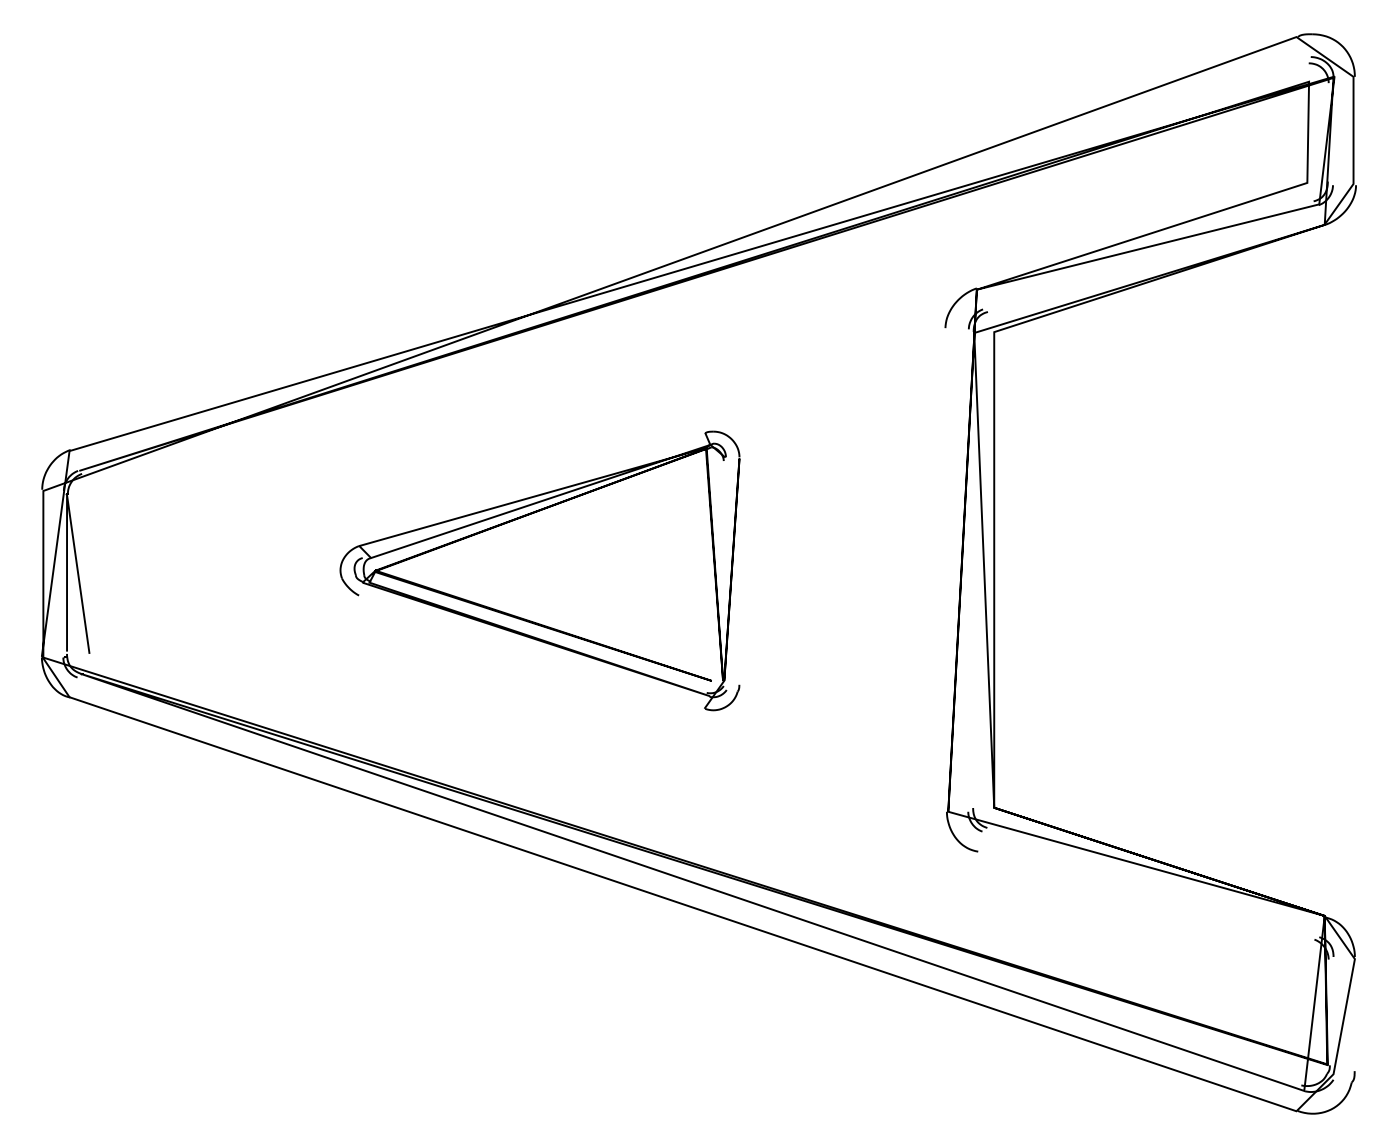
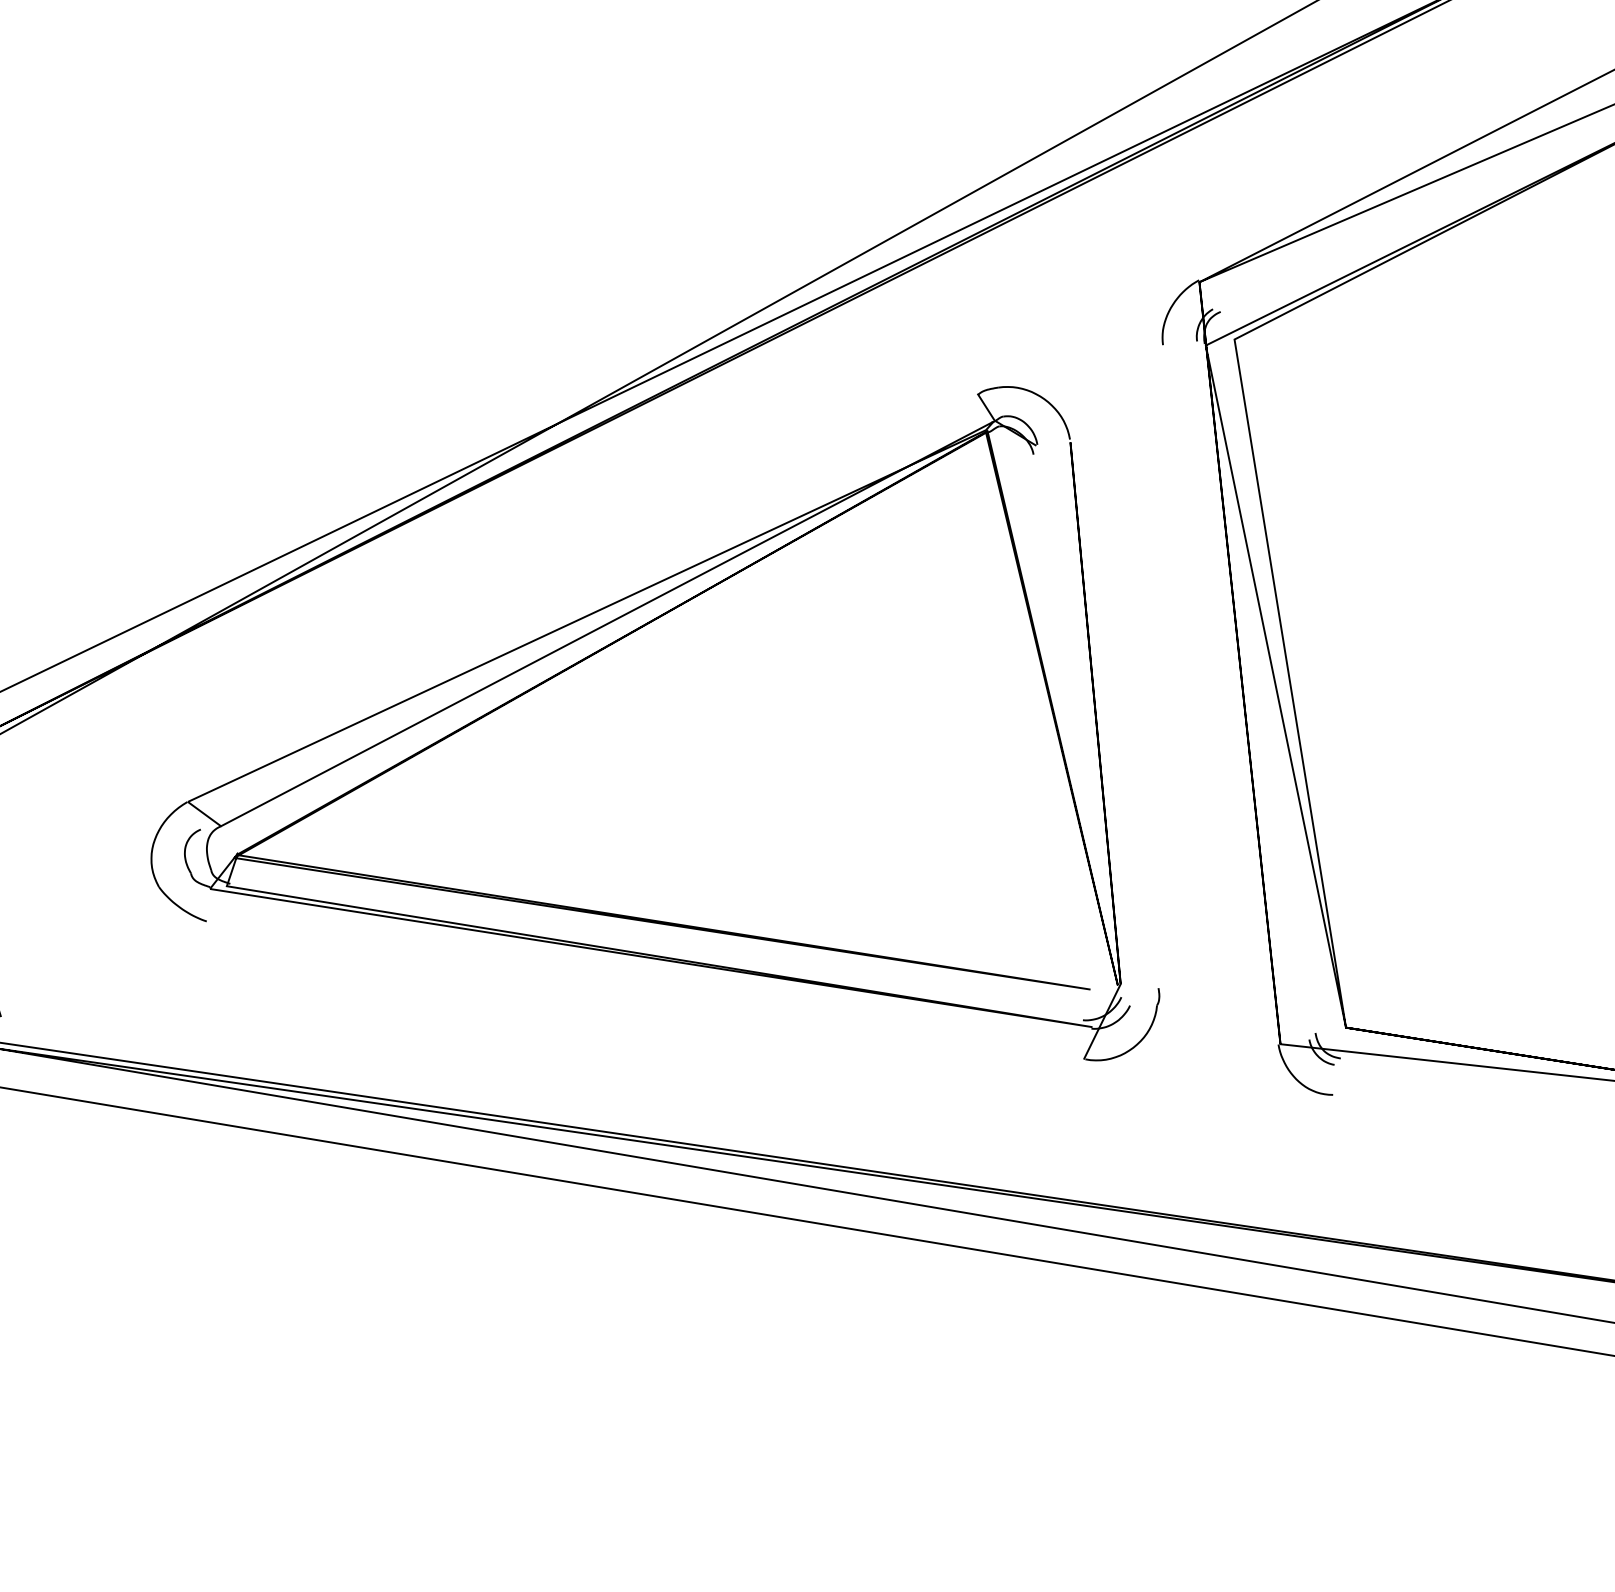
part: (539, 570) -> (632, 790), size x1.67

